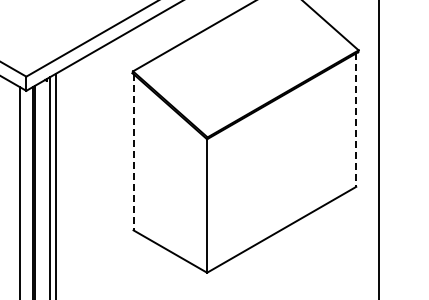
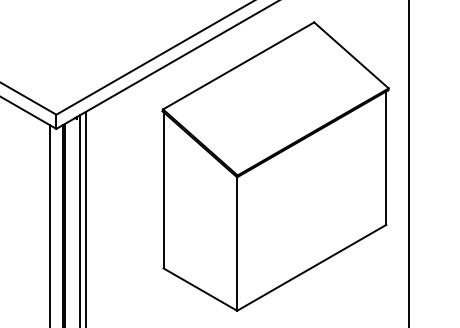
line: (356, 120) -> (386, 158), dashed -> solid
line: (133, 152) -> (163, 190), dashed -> solid

